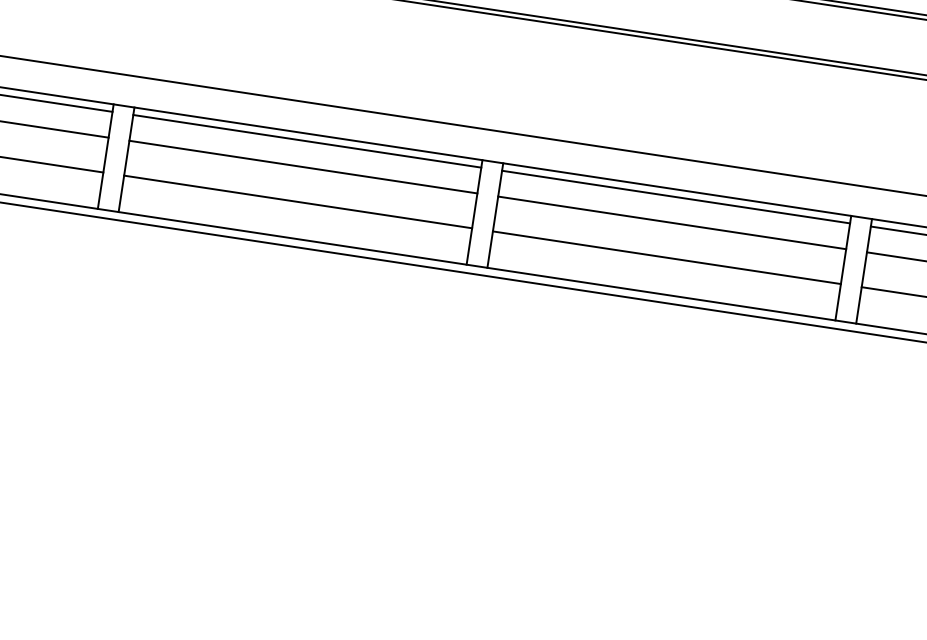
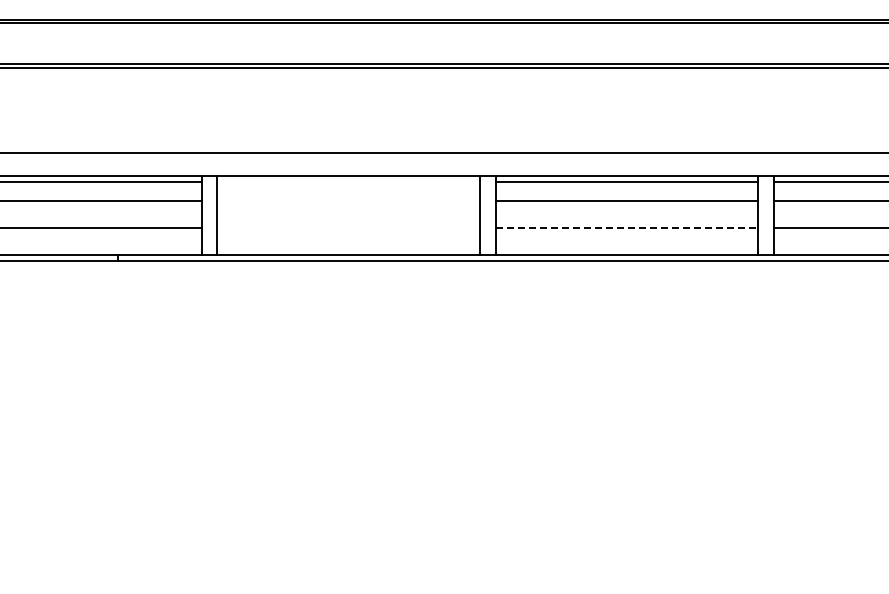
line: (307, 140) -> (348, 181), removed
line: (303, 167) -> (348, 201), removed
line: (297, 201) -> (348, 227), removed
line: (667, 257) -> (627, 227), solid -> dashed

